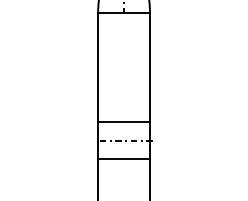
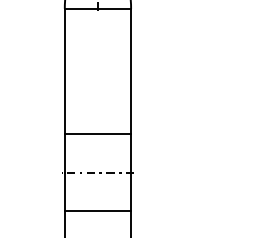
line: (124, 121) -> (98, 133), moved
line: (124, 159) -> (98, 211), moved

